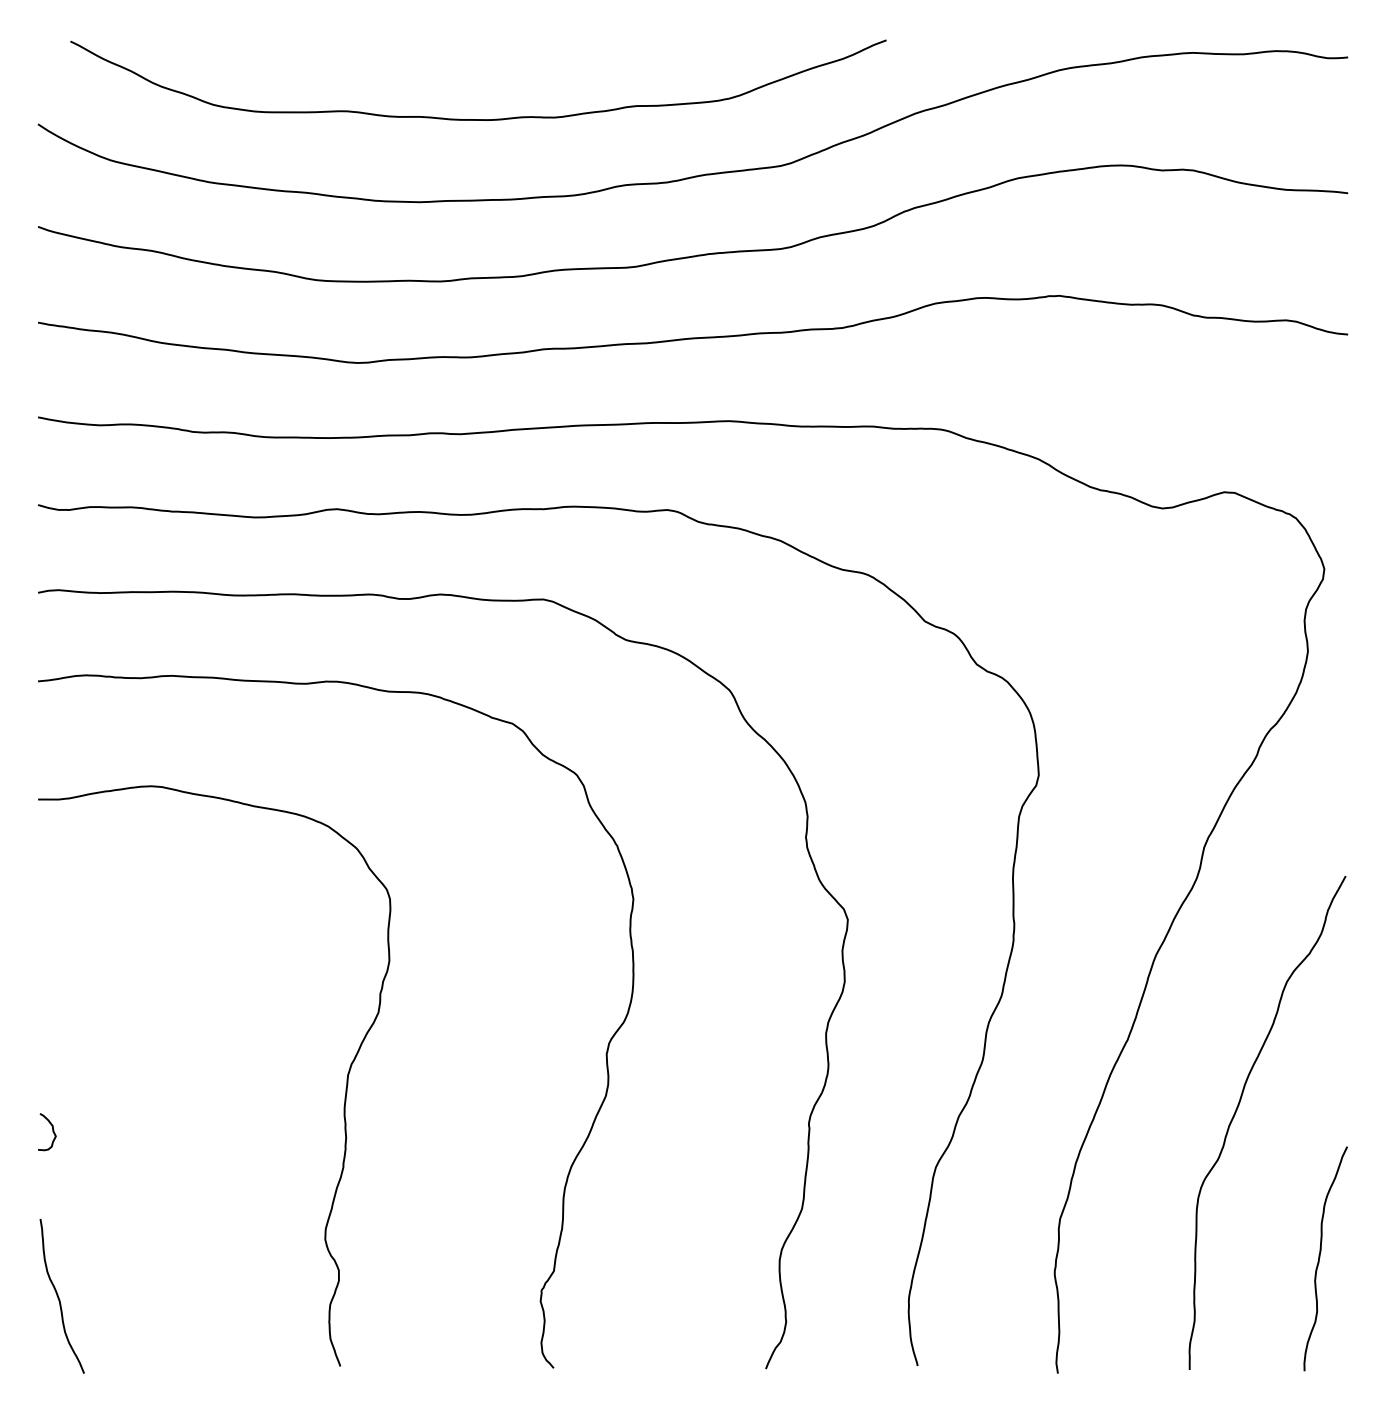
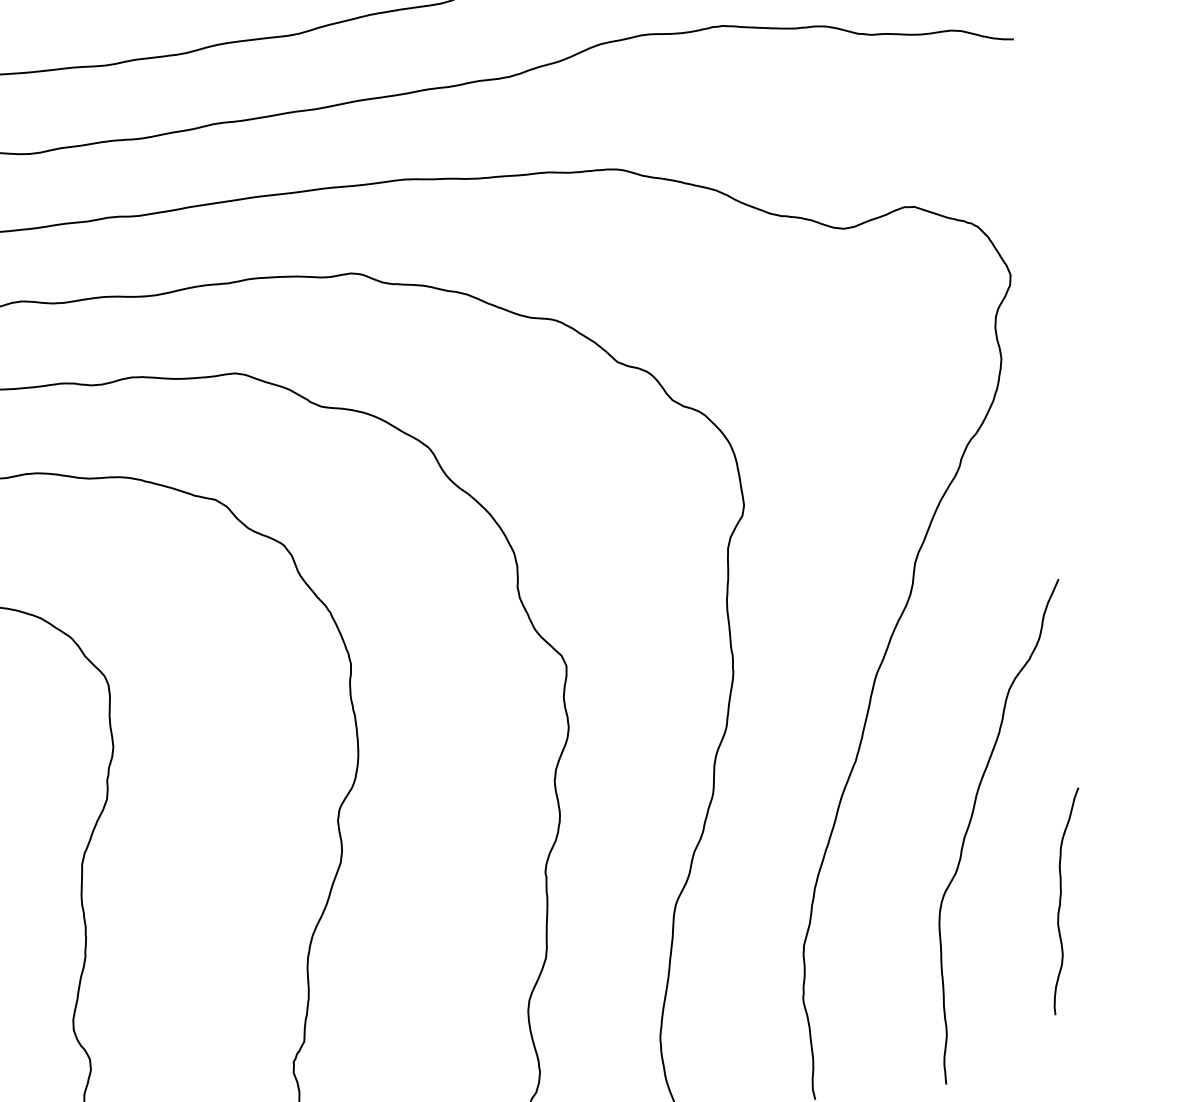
curve: (1320, 1257) -> (1061, 900), moved

